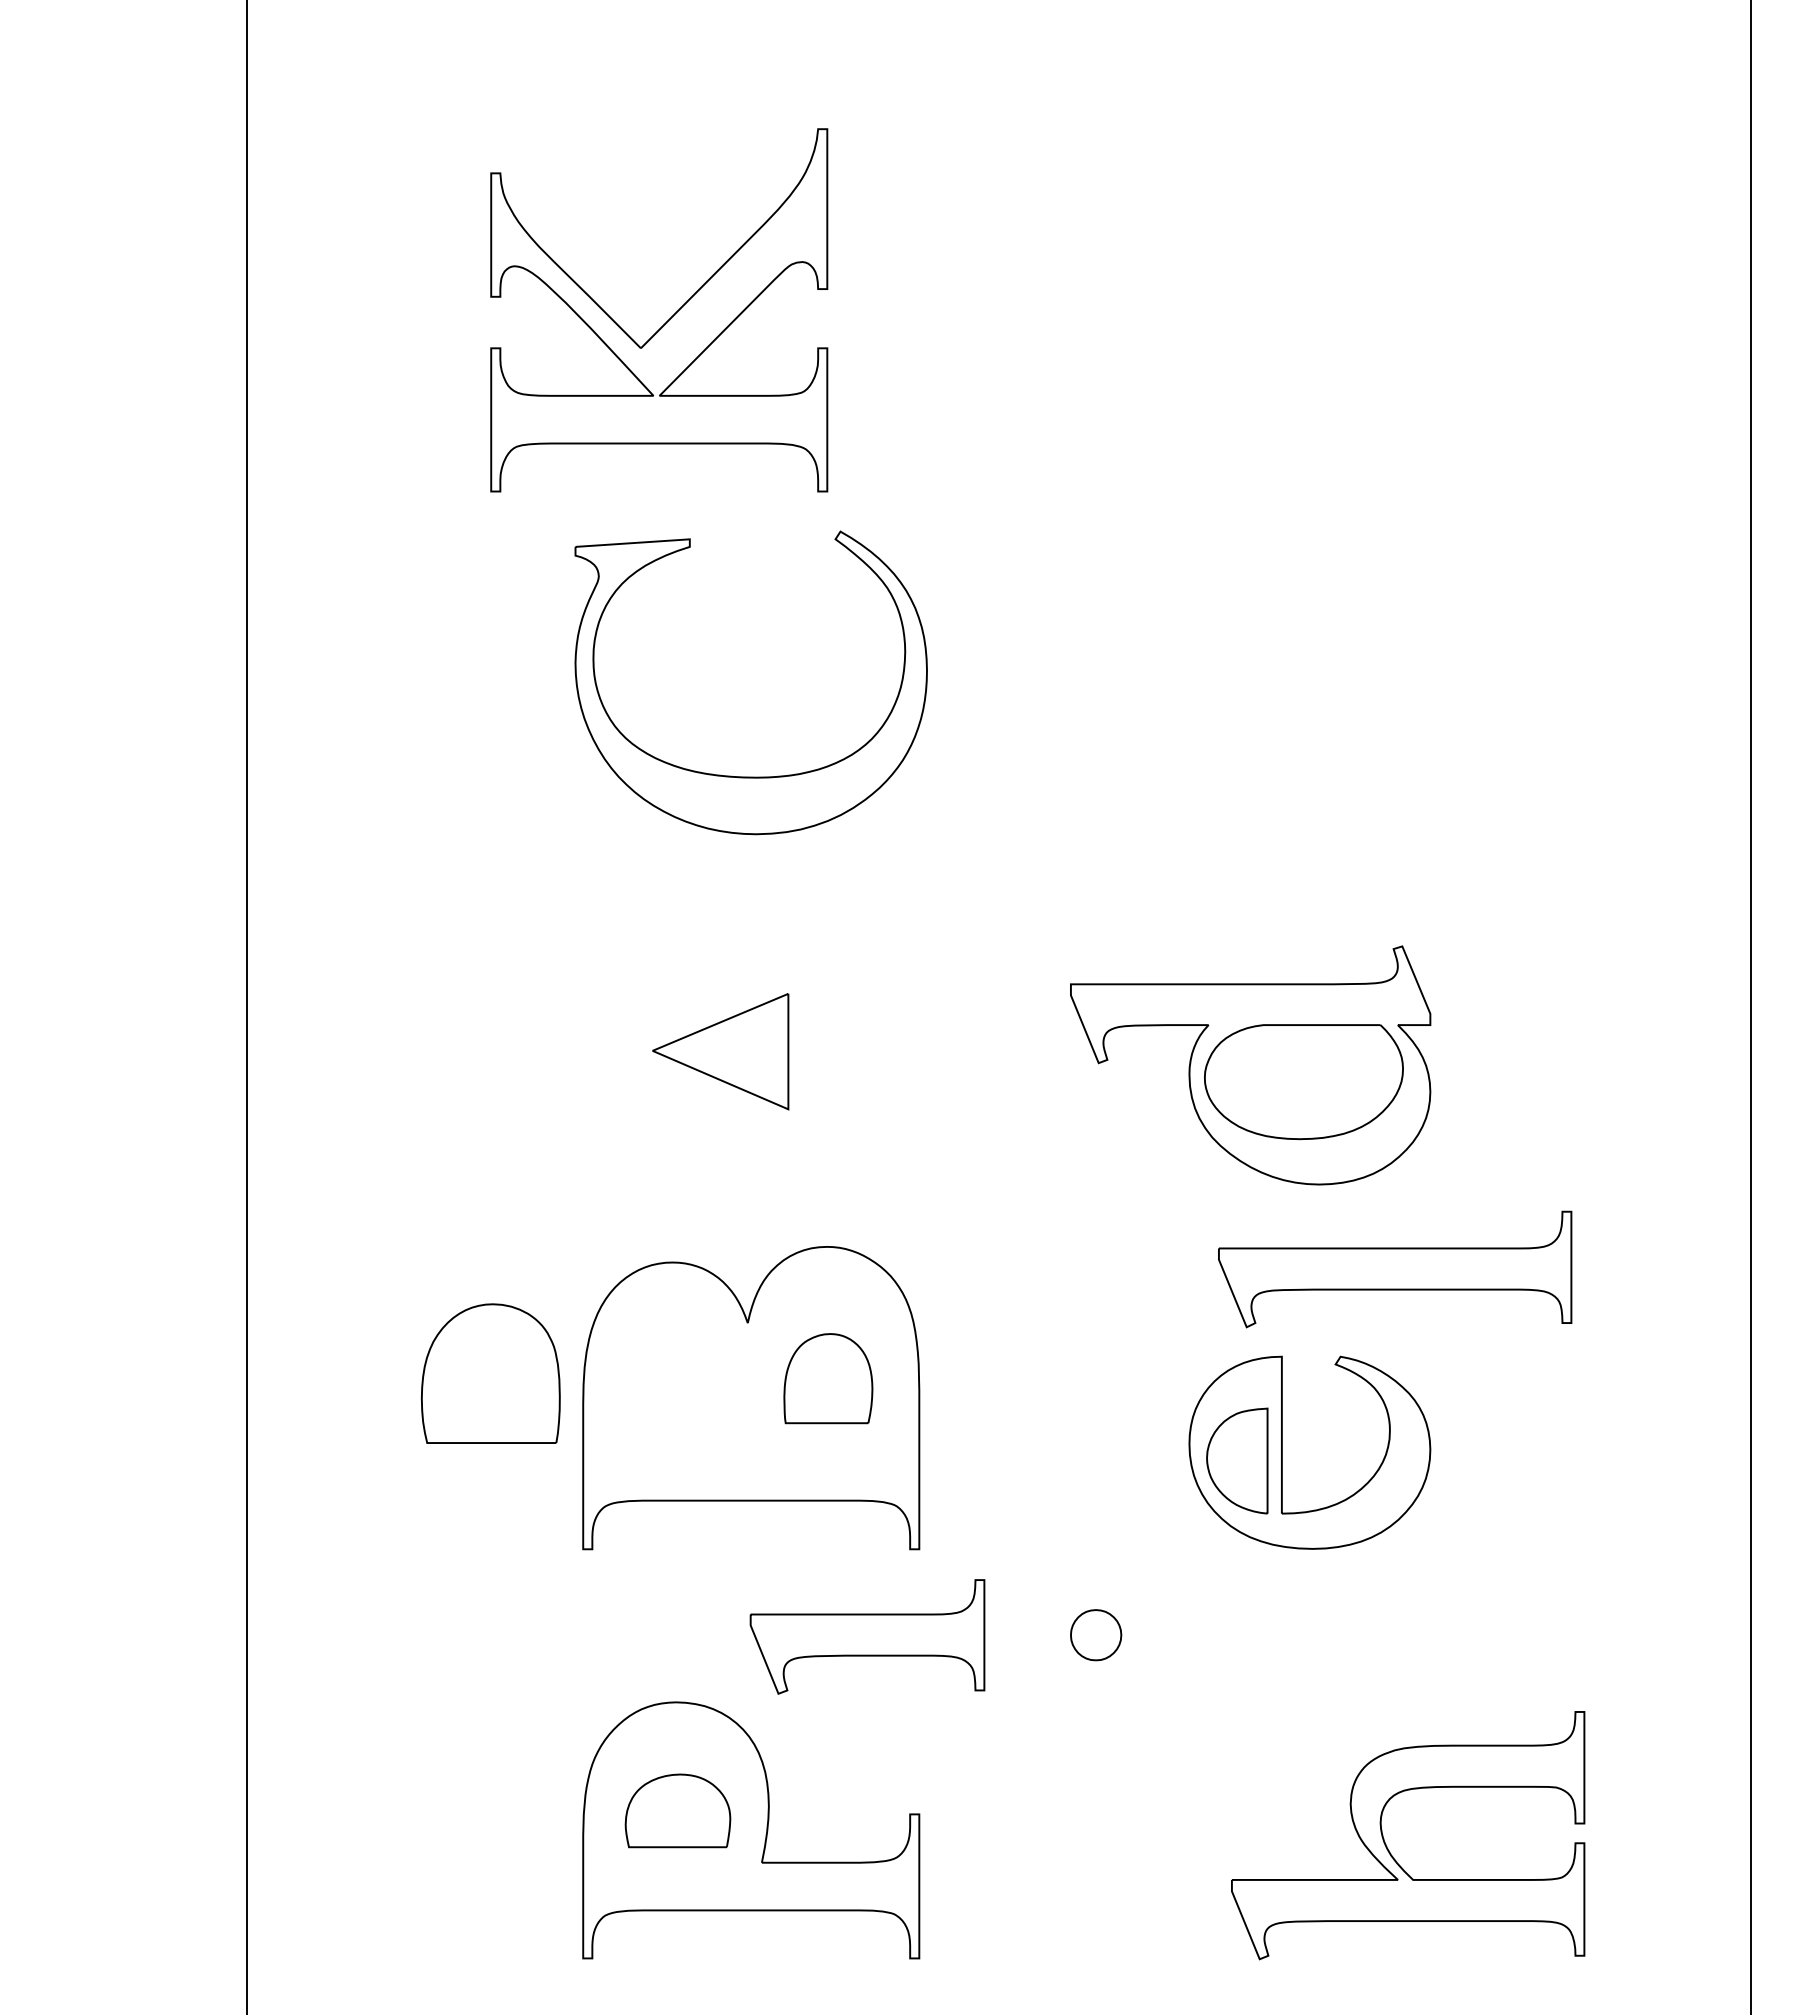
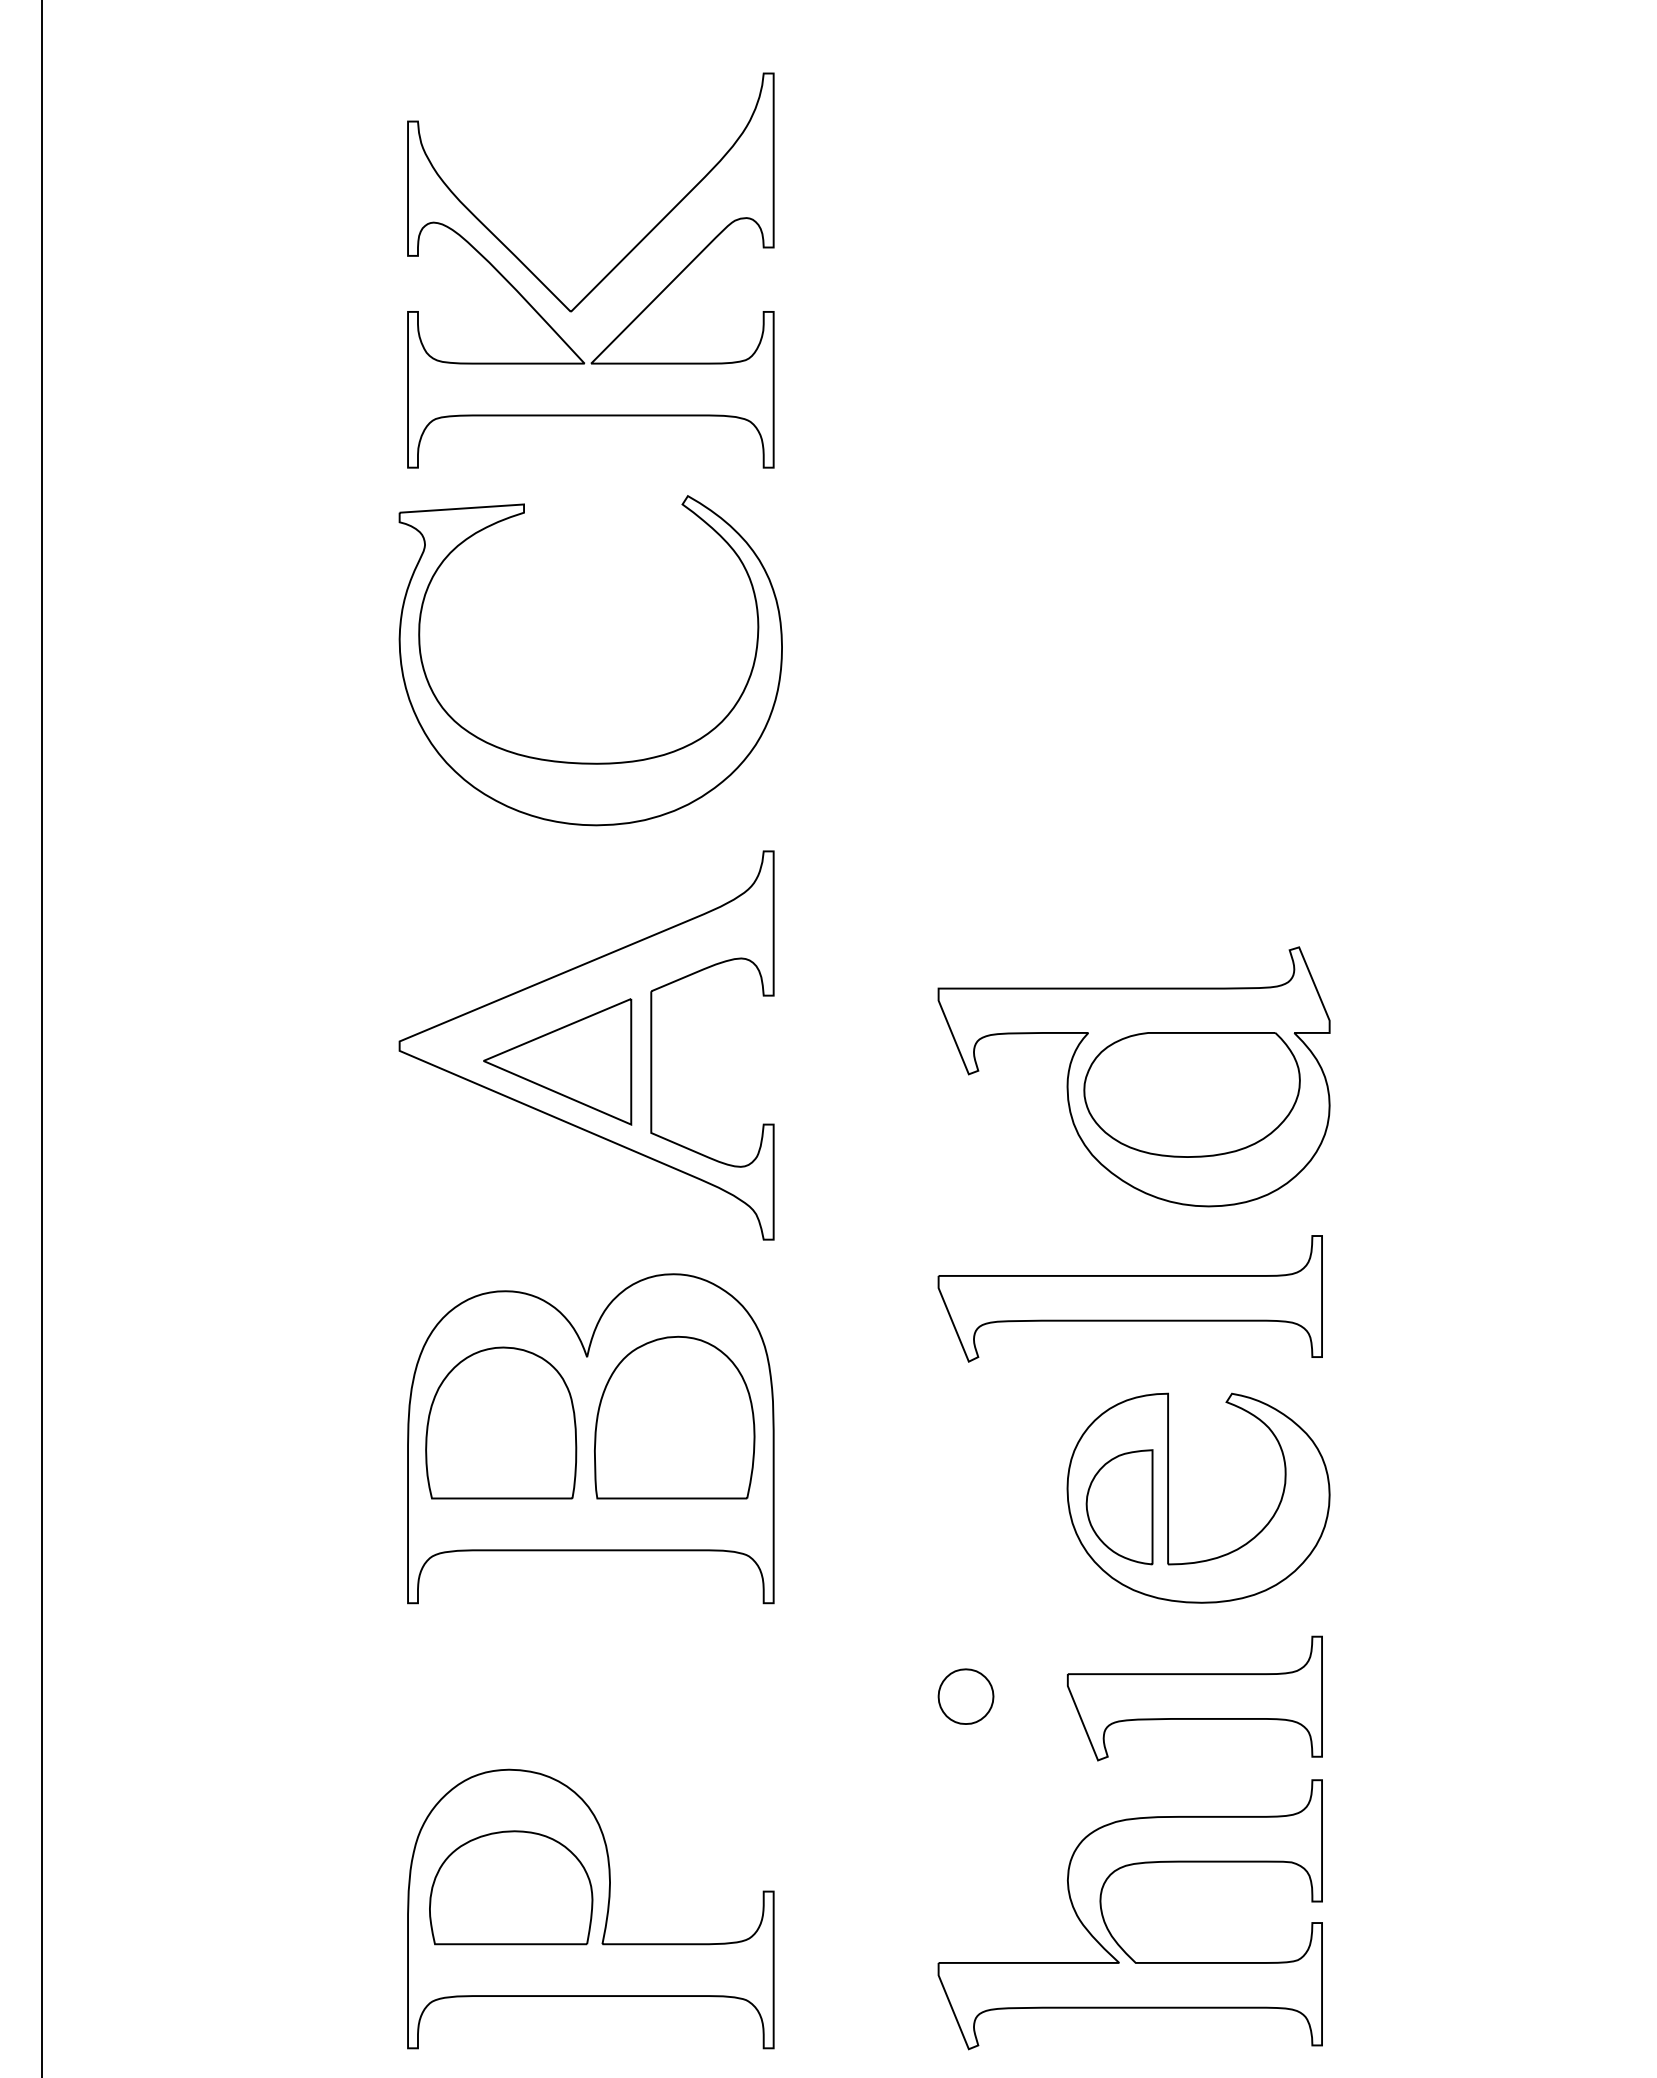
part: (668, 319) -> (600, 280), moved
part: (747, 1036) -> (586, 1045), added
part: (1395, 1269) -> (1130, 1298), moved
part: (490, 1373) -> (500, 1422), moved
part: (828, 1378) -> (674, 1417), size x1.67
part: (867, 1636) -> (1194, 1698), moved
part: (677, 1810) -> (510, 1887), size x1.43
part: (1387, 1846) -> (1107, 1926), moved

